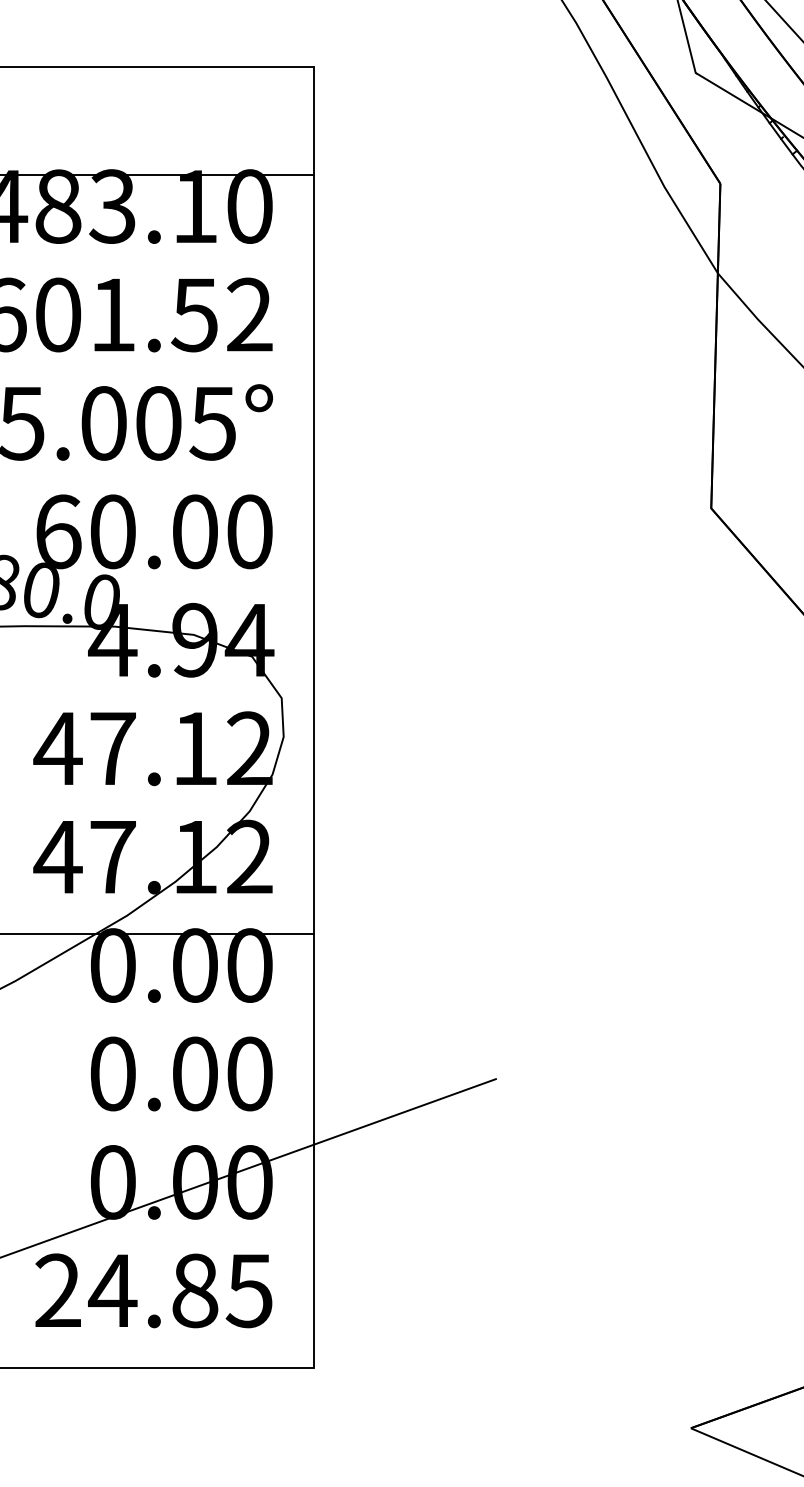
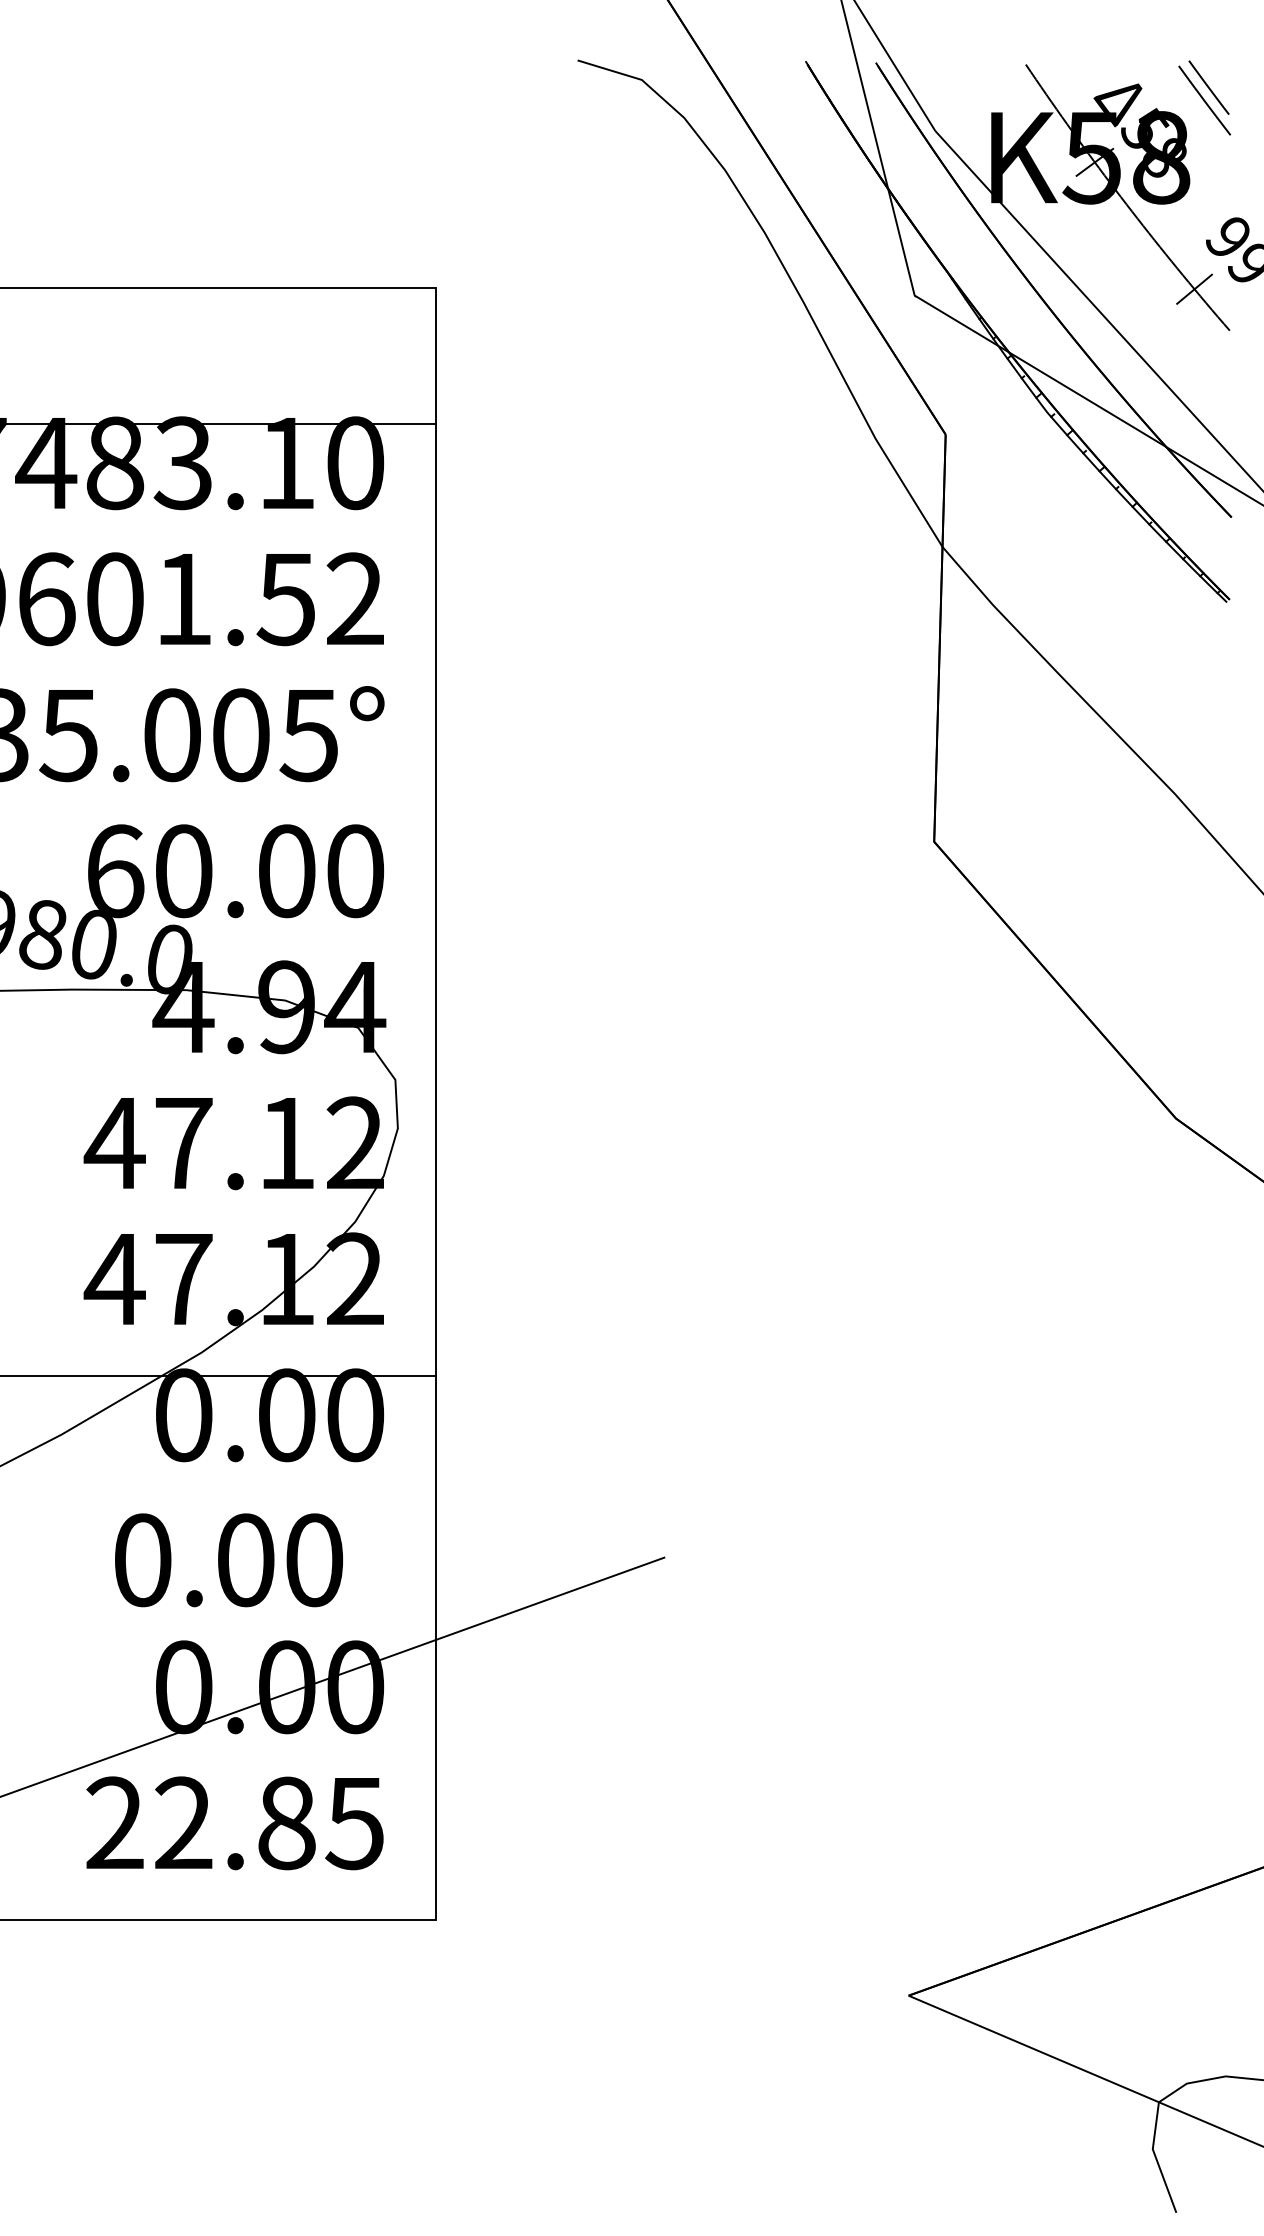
text: (182, 1074) -> (229, 1560), moved
text: (112, 1290) -> (183, 1822), 24.85 -> 22.85

